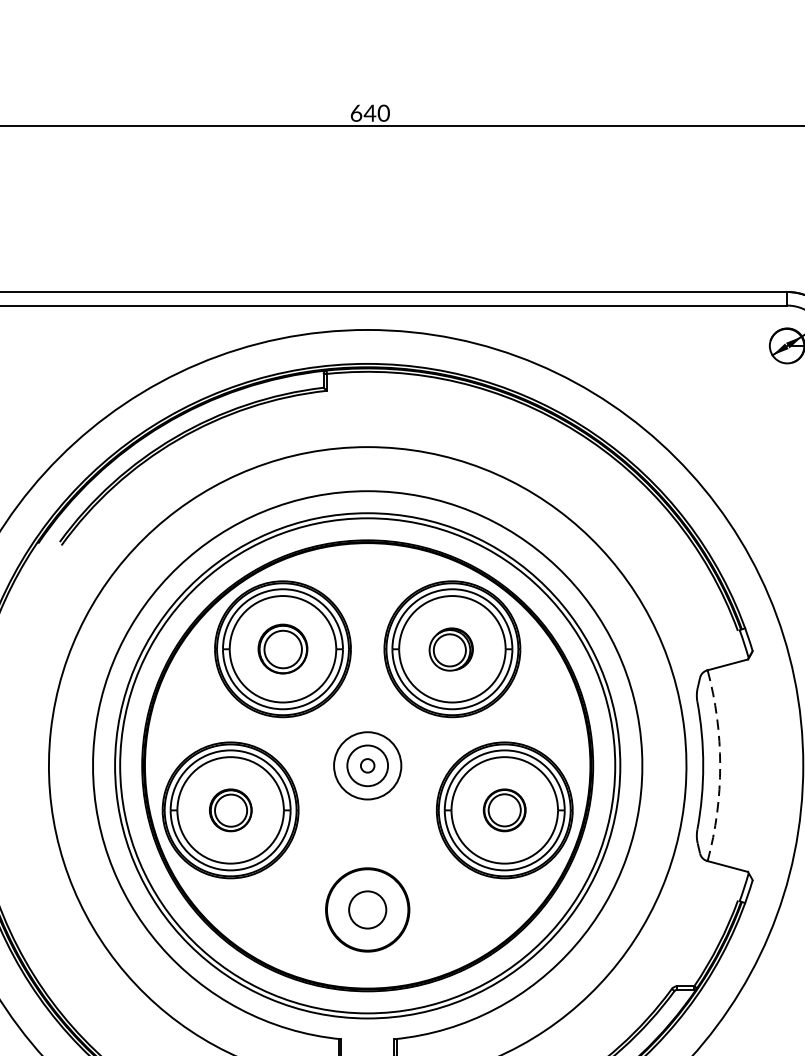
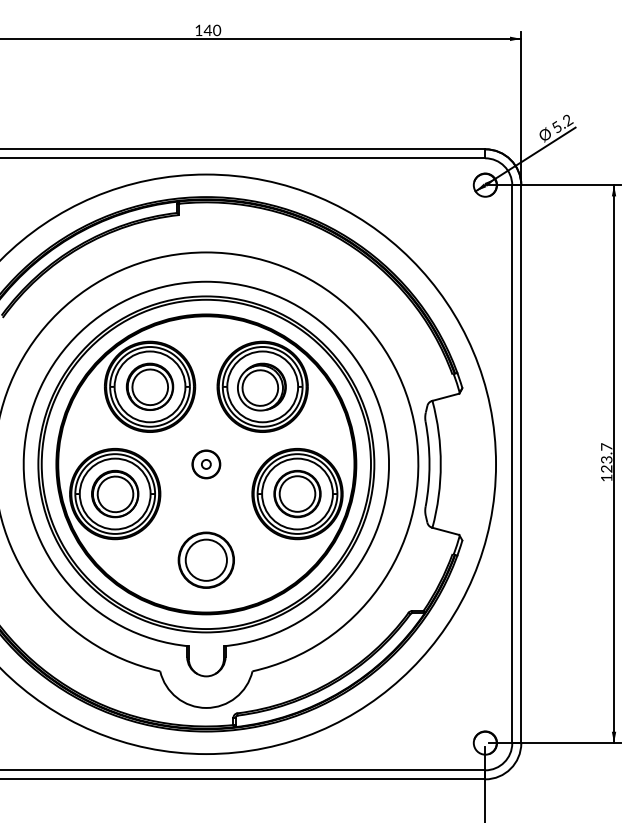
text: (355, 111) -> (198, 29), 640 -> 140
part: (282, 648) -> (149, 386), size x1.43
part: (450, 648) -> (261, 386), size x1.67
circle: (367, 765) -> (206, 464), size x0.62
arc: (719, 765) -> (440, 464), dashed -> solid
part: (231, 809) -> (115, 493), size x1.67
part: (504, 809) -> (297, 493), size x1.67
circle: (366, 908) -> (205, 559), size x1.67

